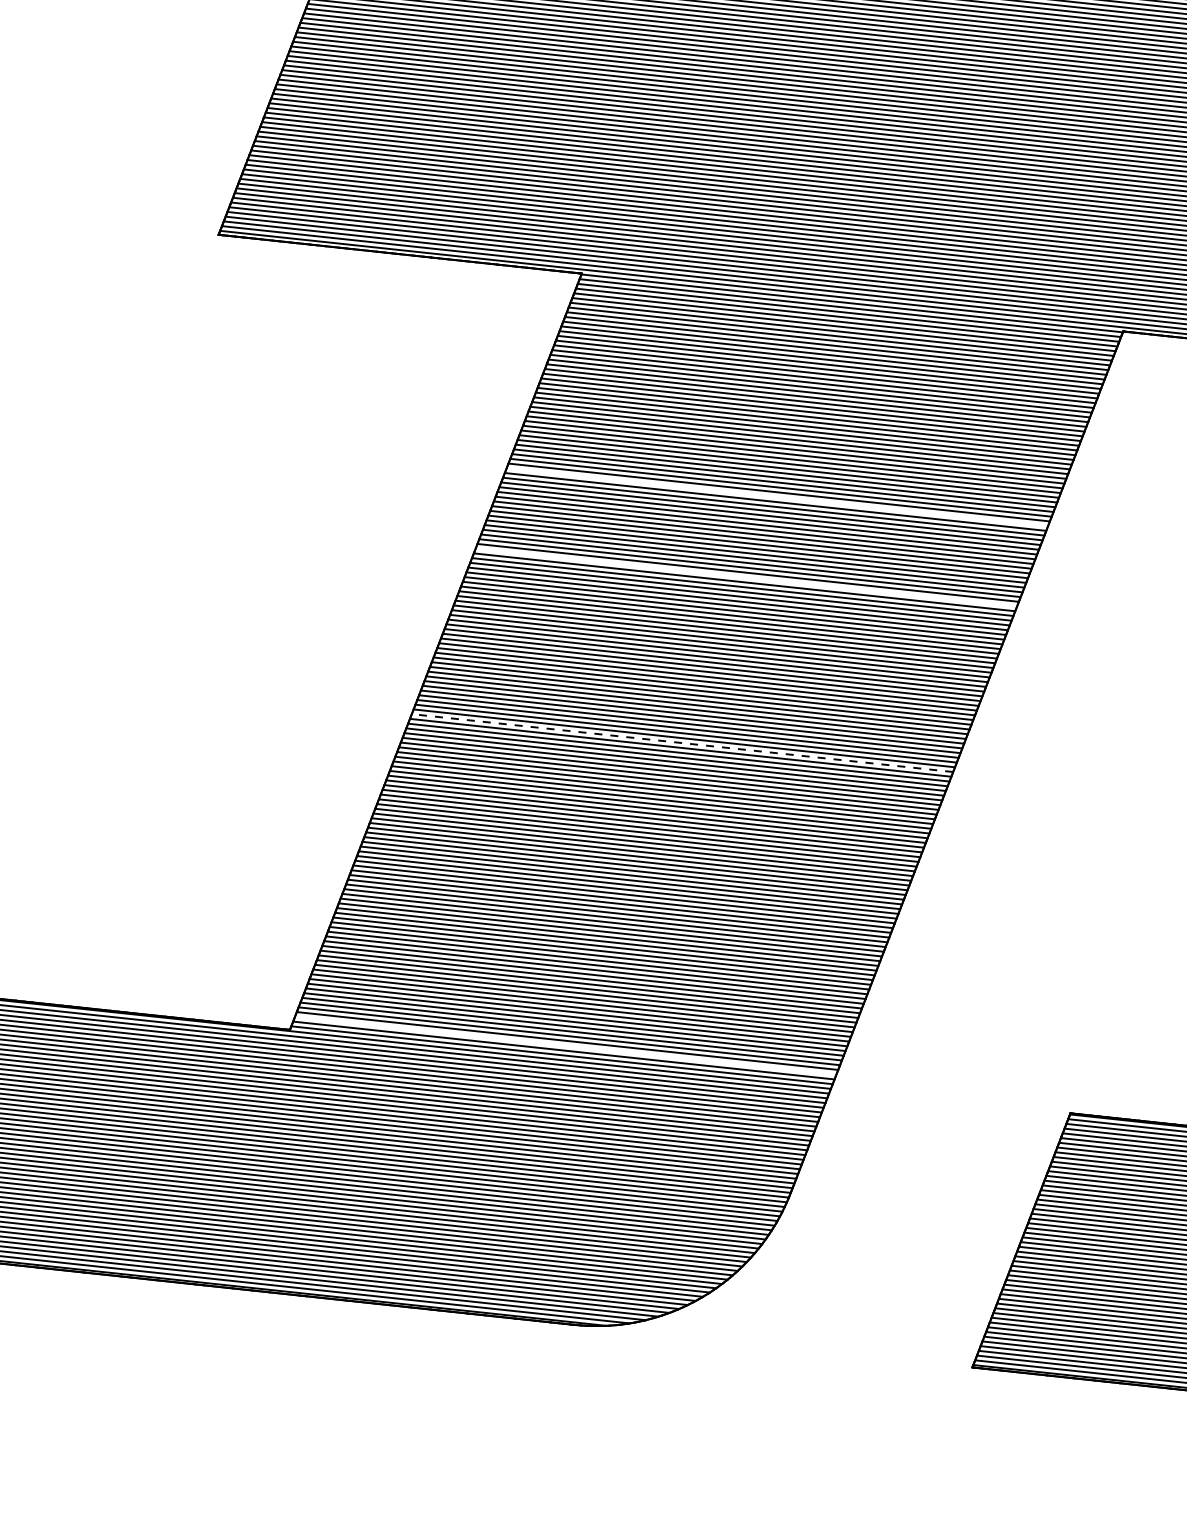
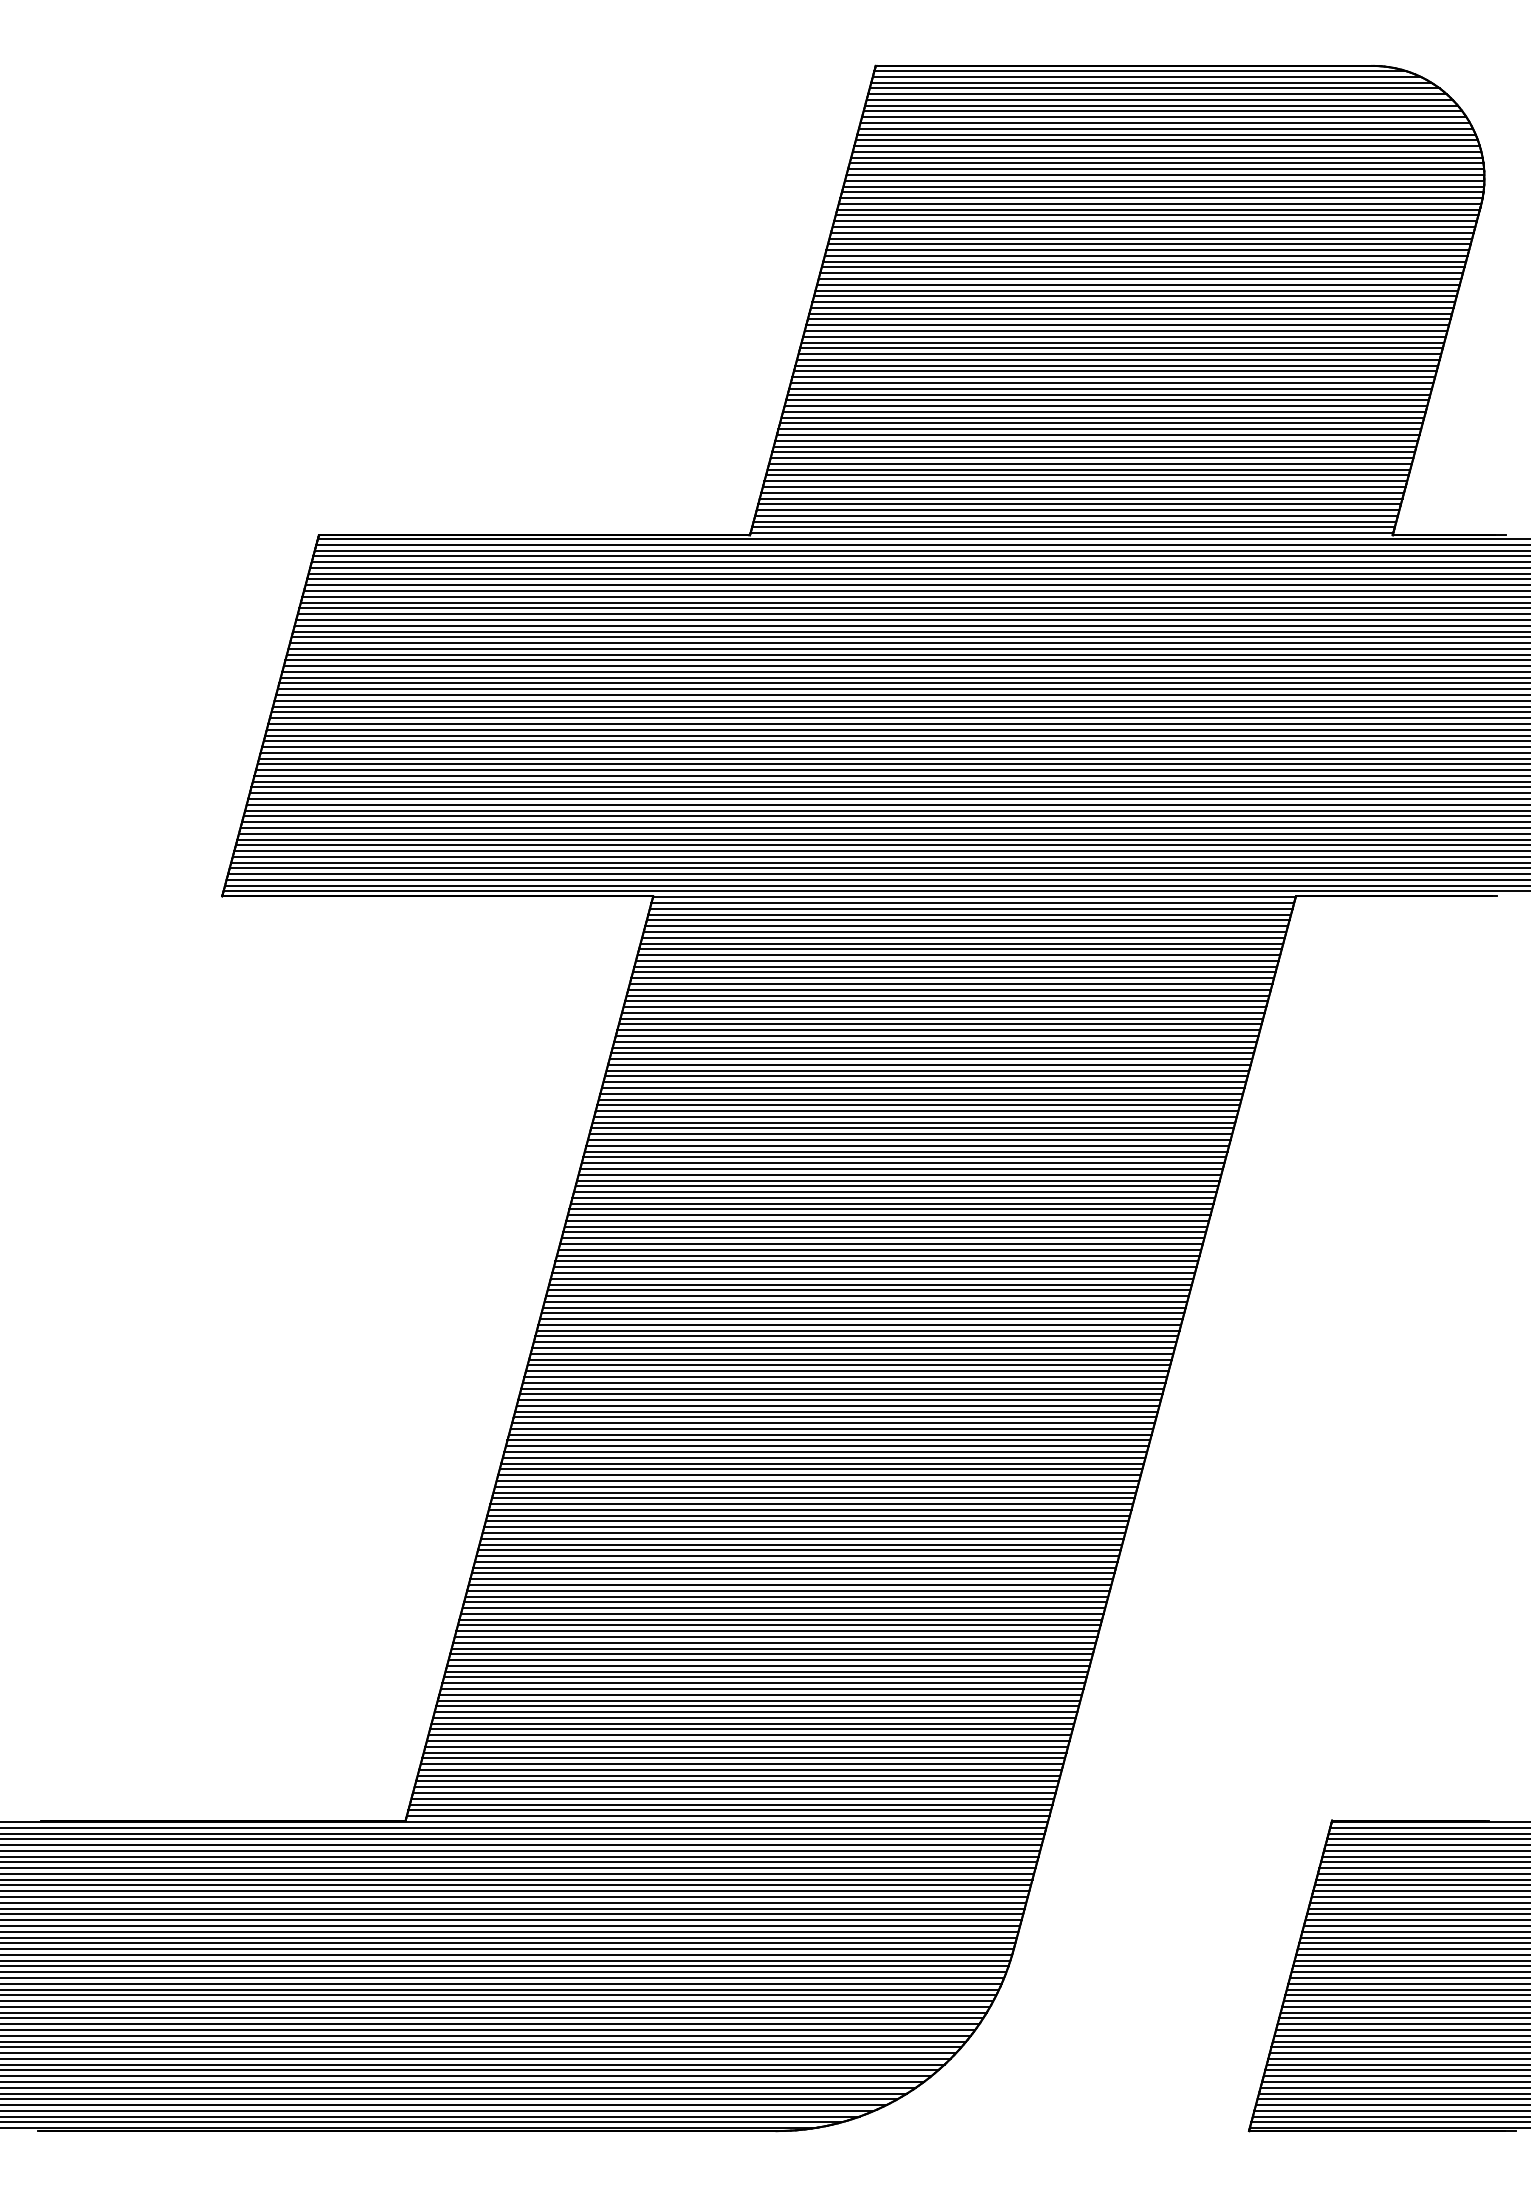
line: (777, 497) -> (910, 1134), added
line: (746, 577) -> (884, 1232), added
line: (681, 742) -> (829, 1434), dashed -> solid
line: (565, 1045) -> (730, 1804), added

